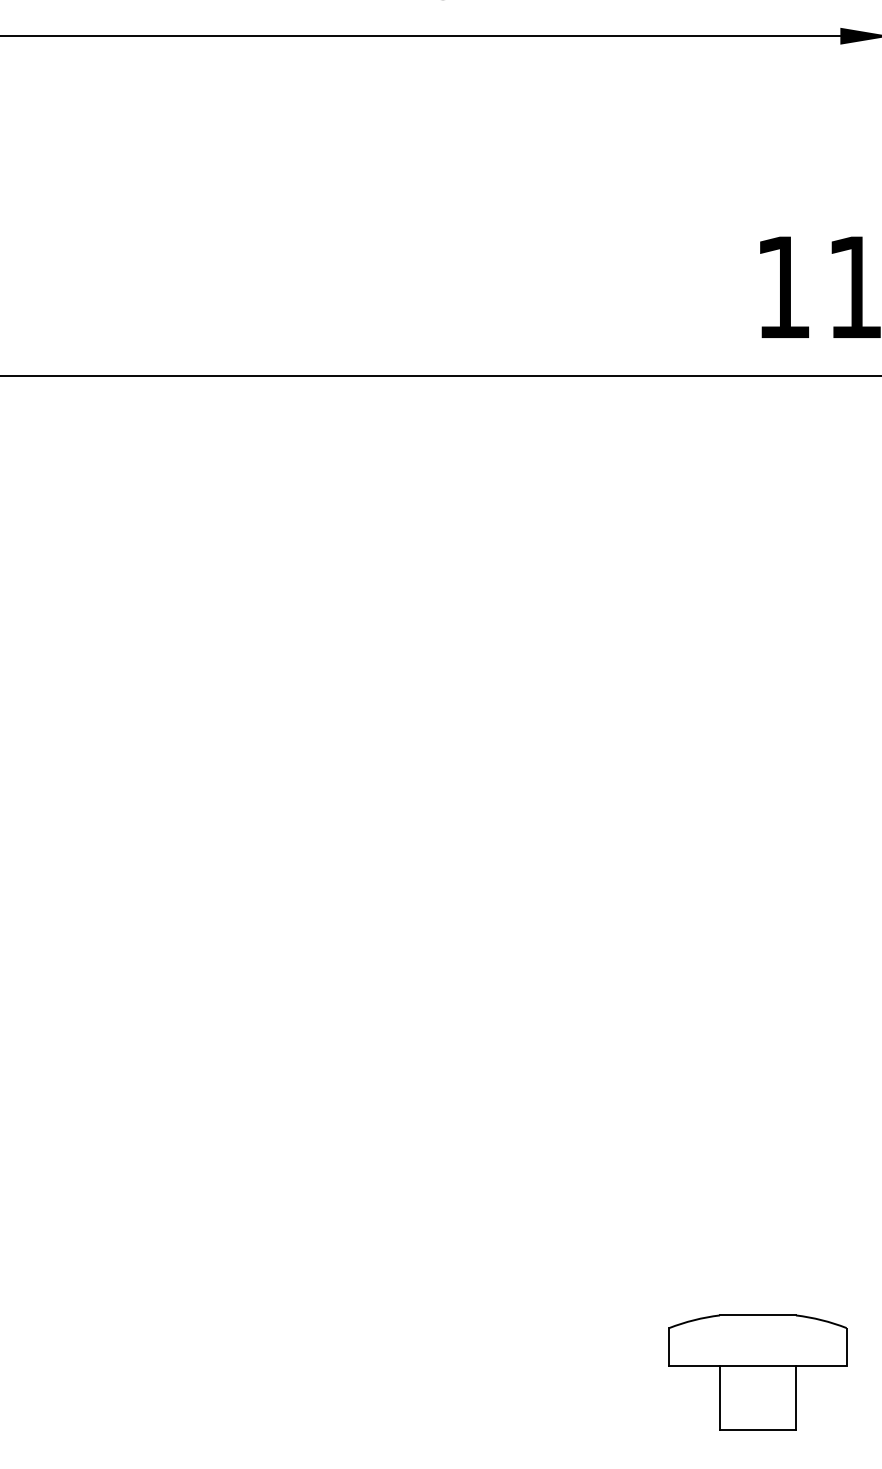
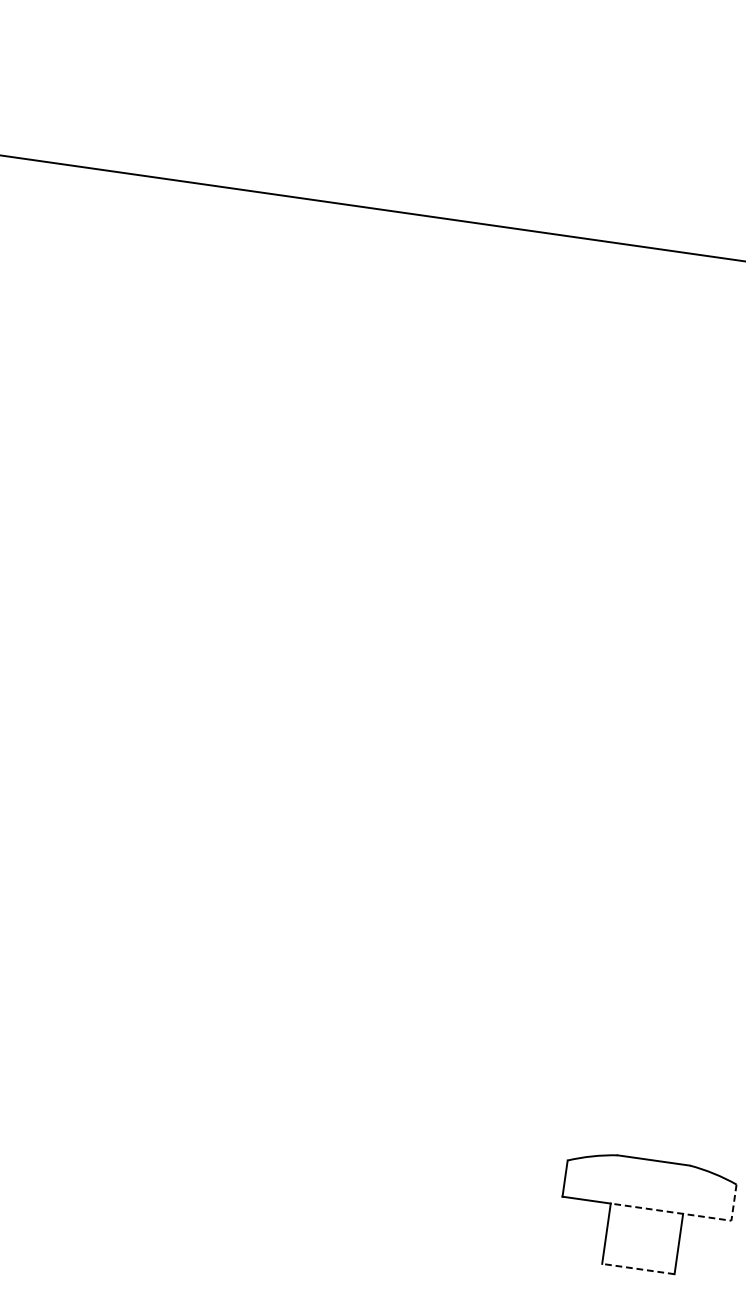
line: (802, 1366) -> (689, 1215), solid -> dashed
line: (757, 1429) -> (637, 1268), solid -> dashed

